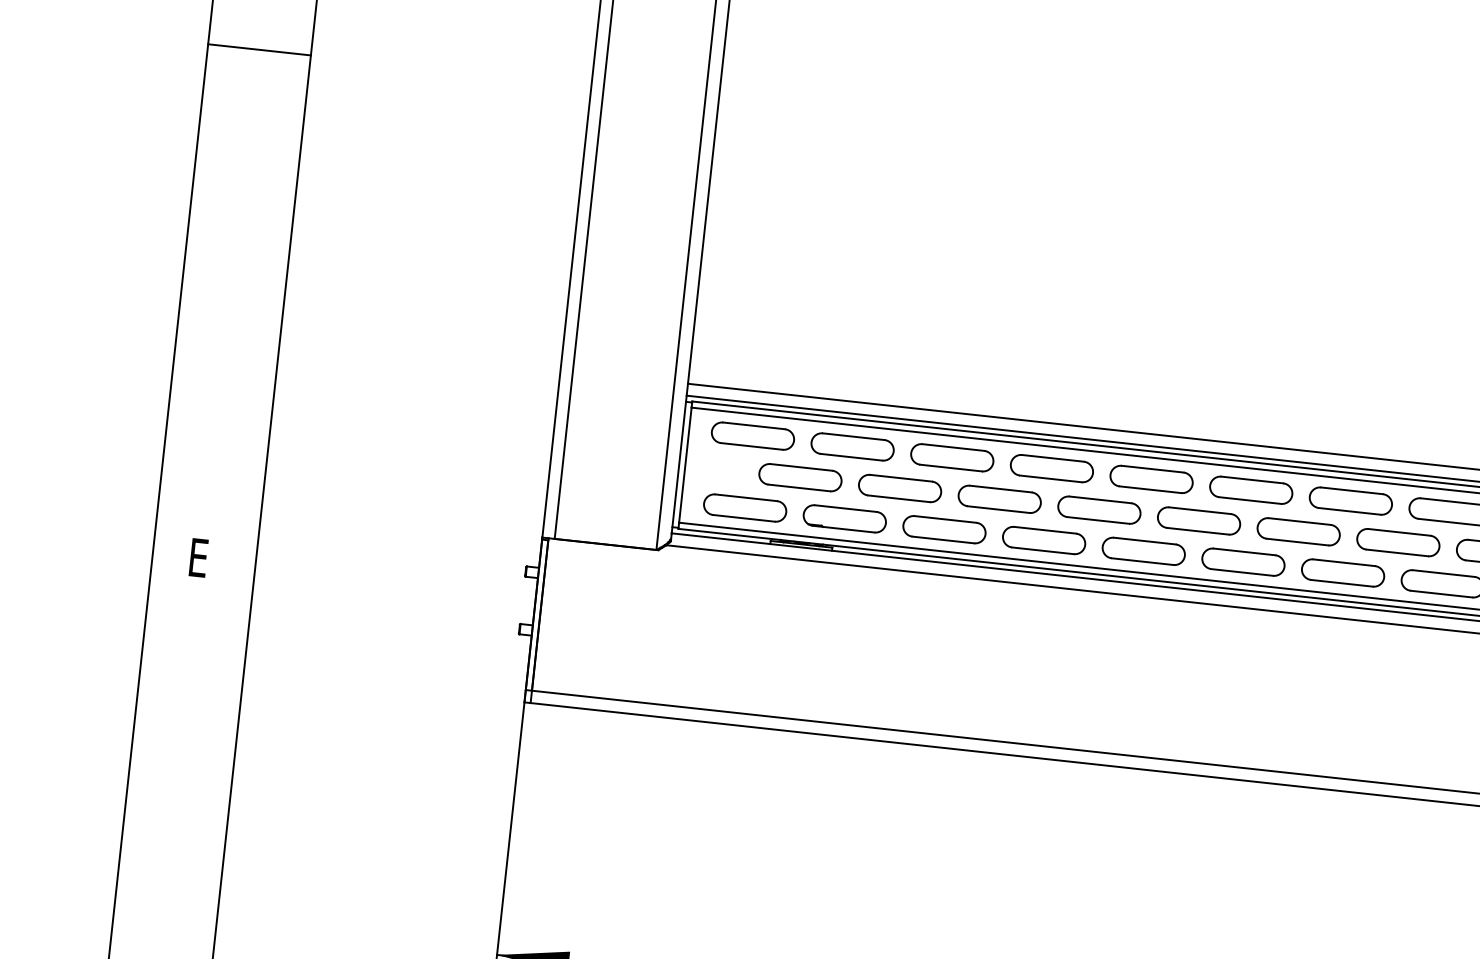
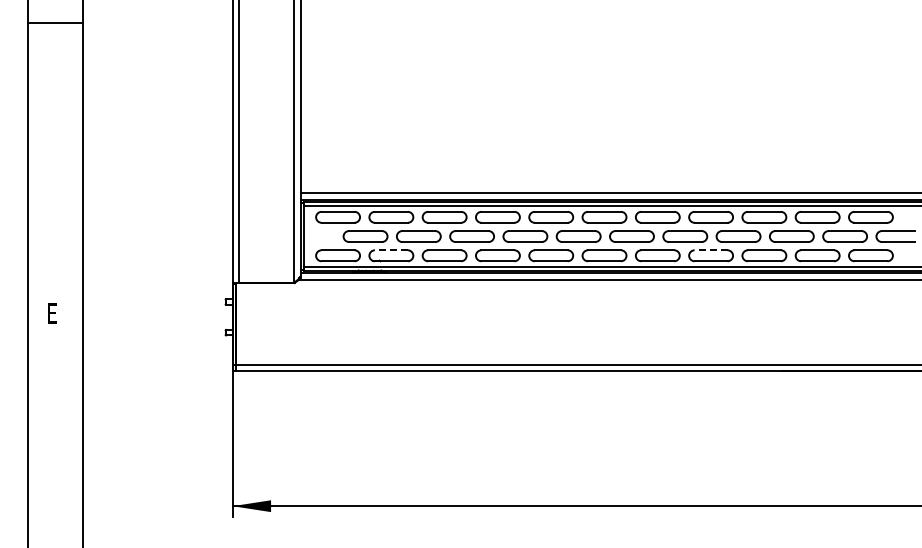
line: (258, 49) -> (54, 23), moved
line: (844, 508) -> (390, 250), solid -> dashed
line: (1442, 573) -> (710, 250), solid -> dashed

